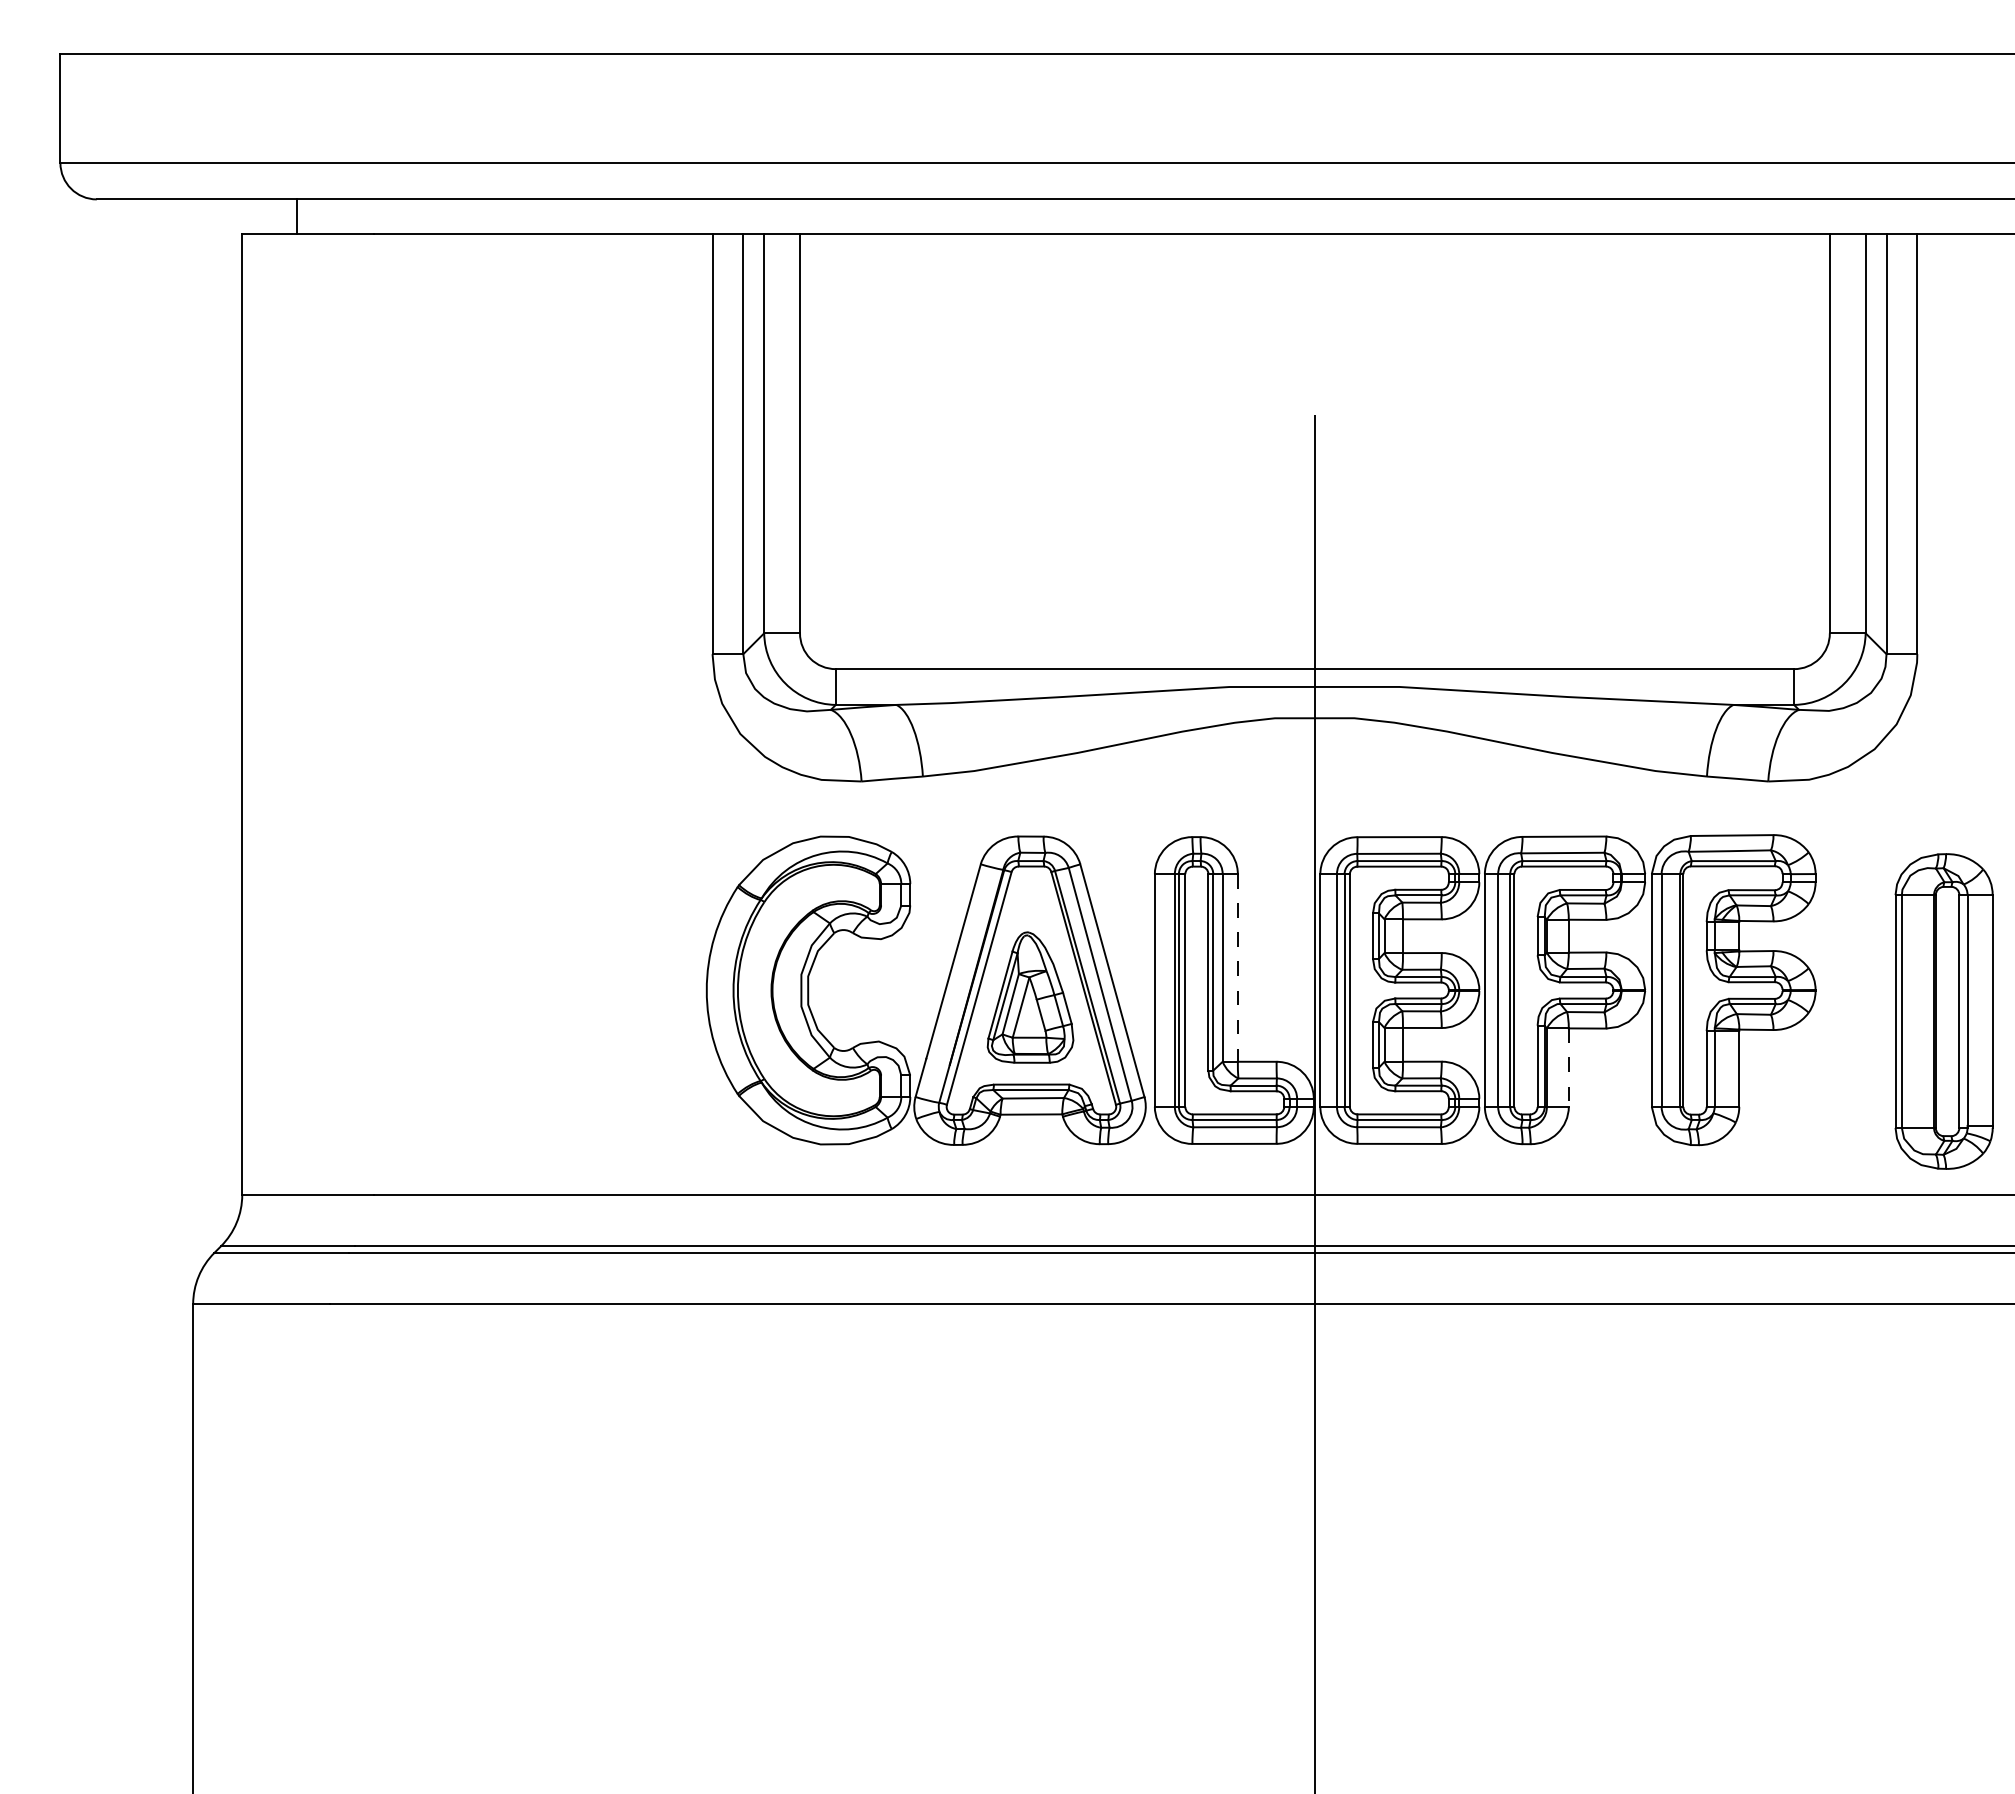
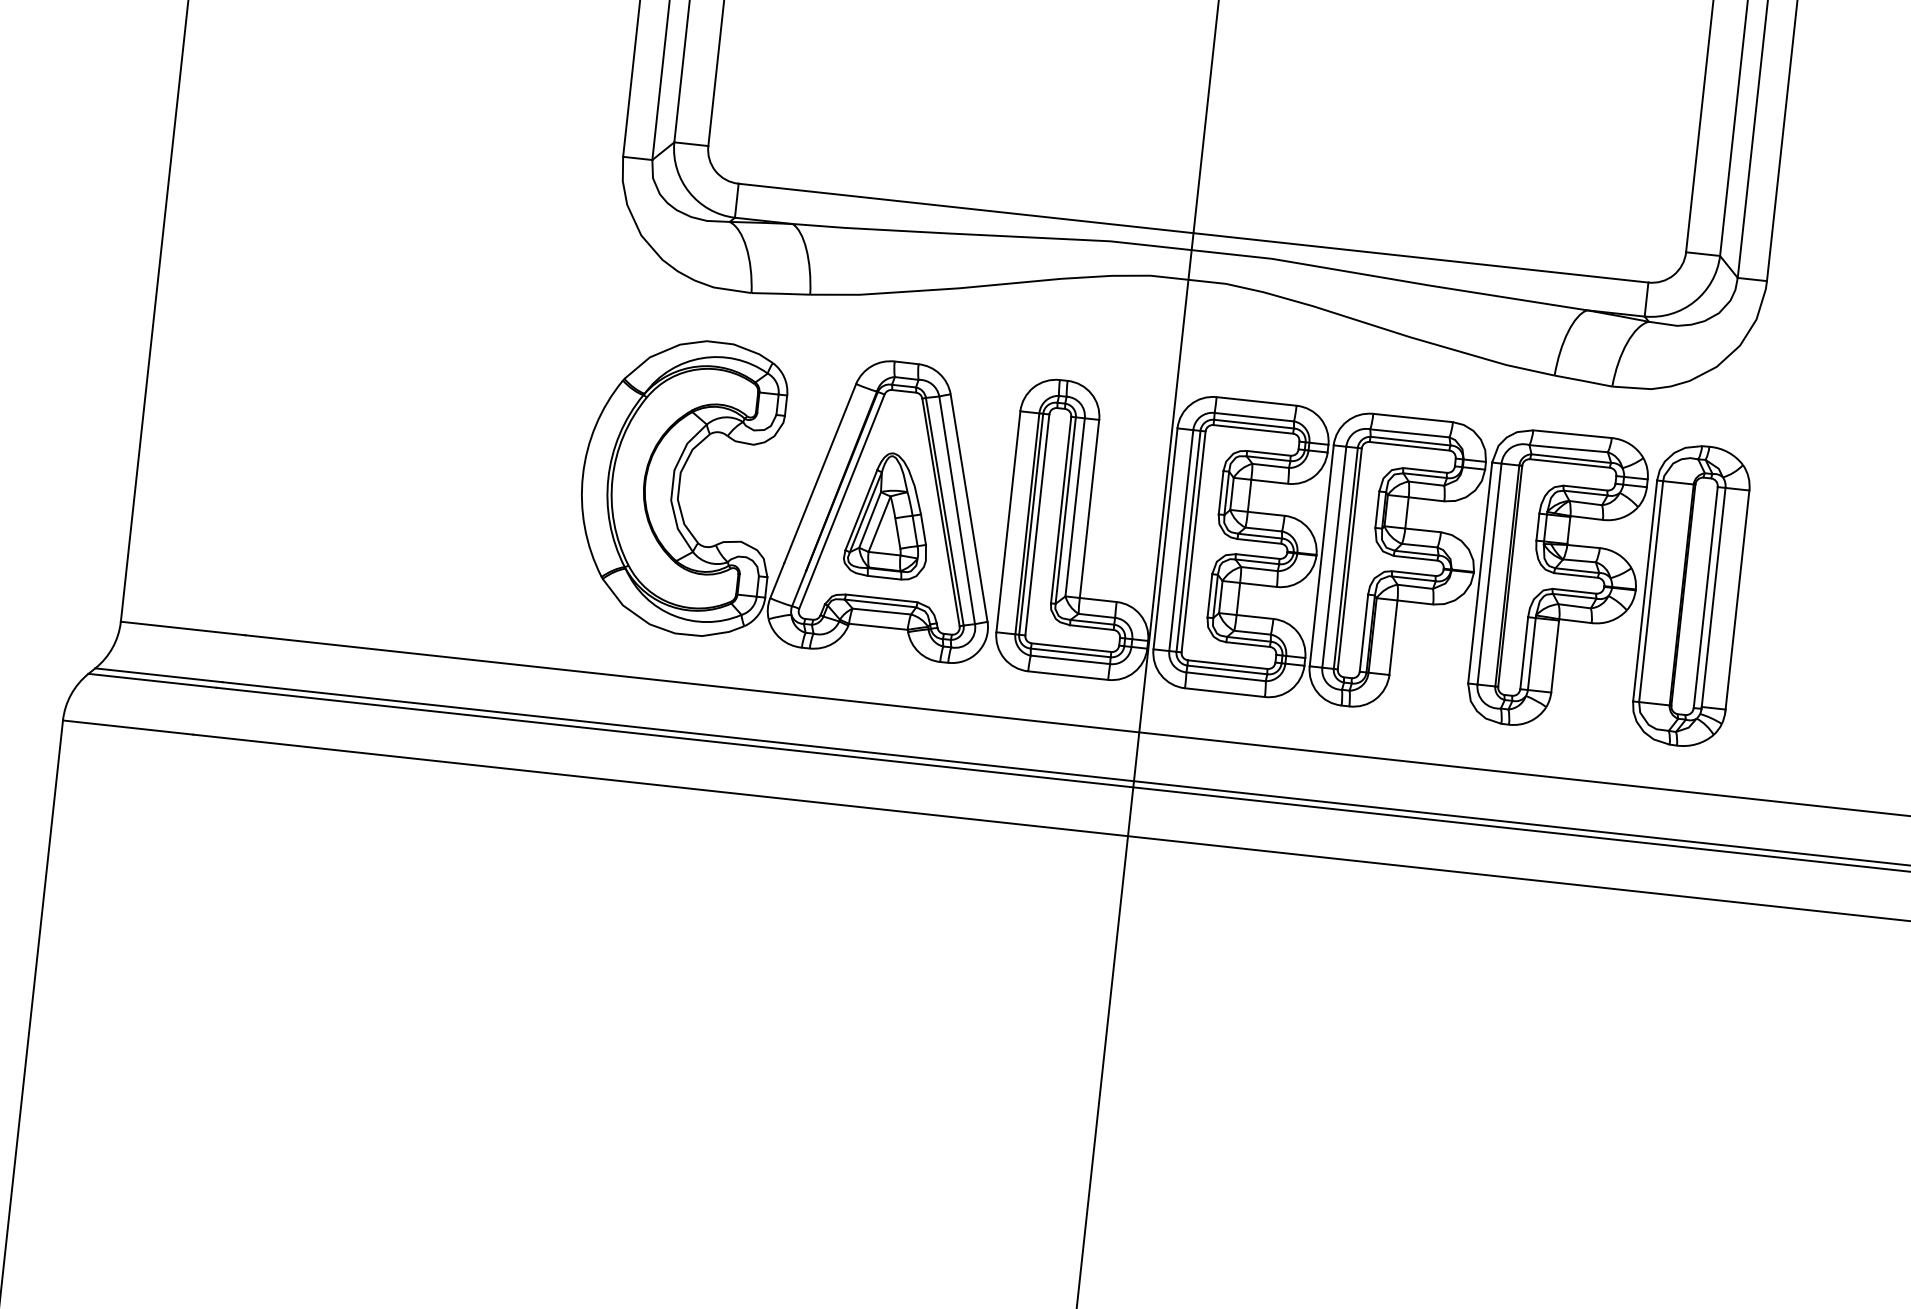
line: (1237, 967) -> (1089, 508), dashed -> solid
part: (1943, 1011) -> (1690, 595), moved
line: (1568, 1068) -> (1393, 638), dashed -> solid

